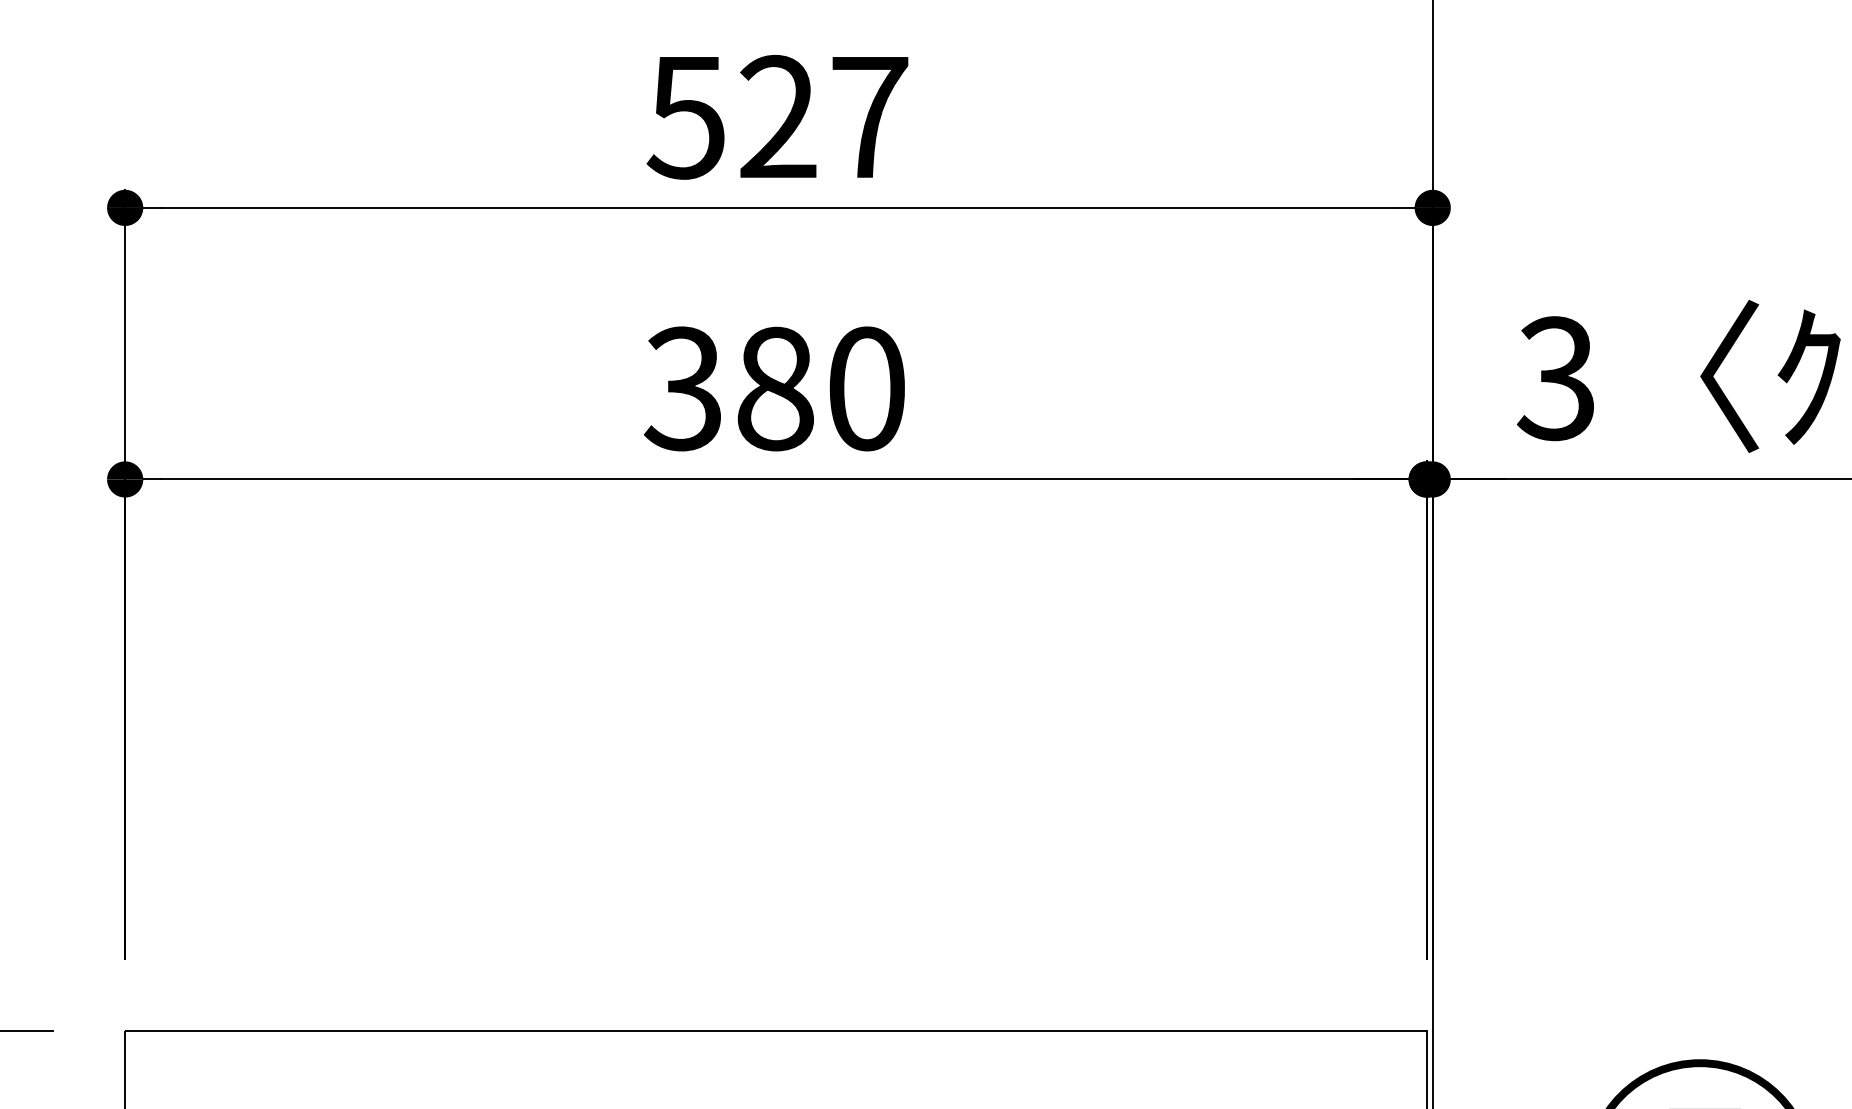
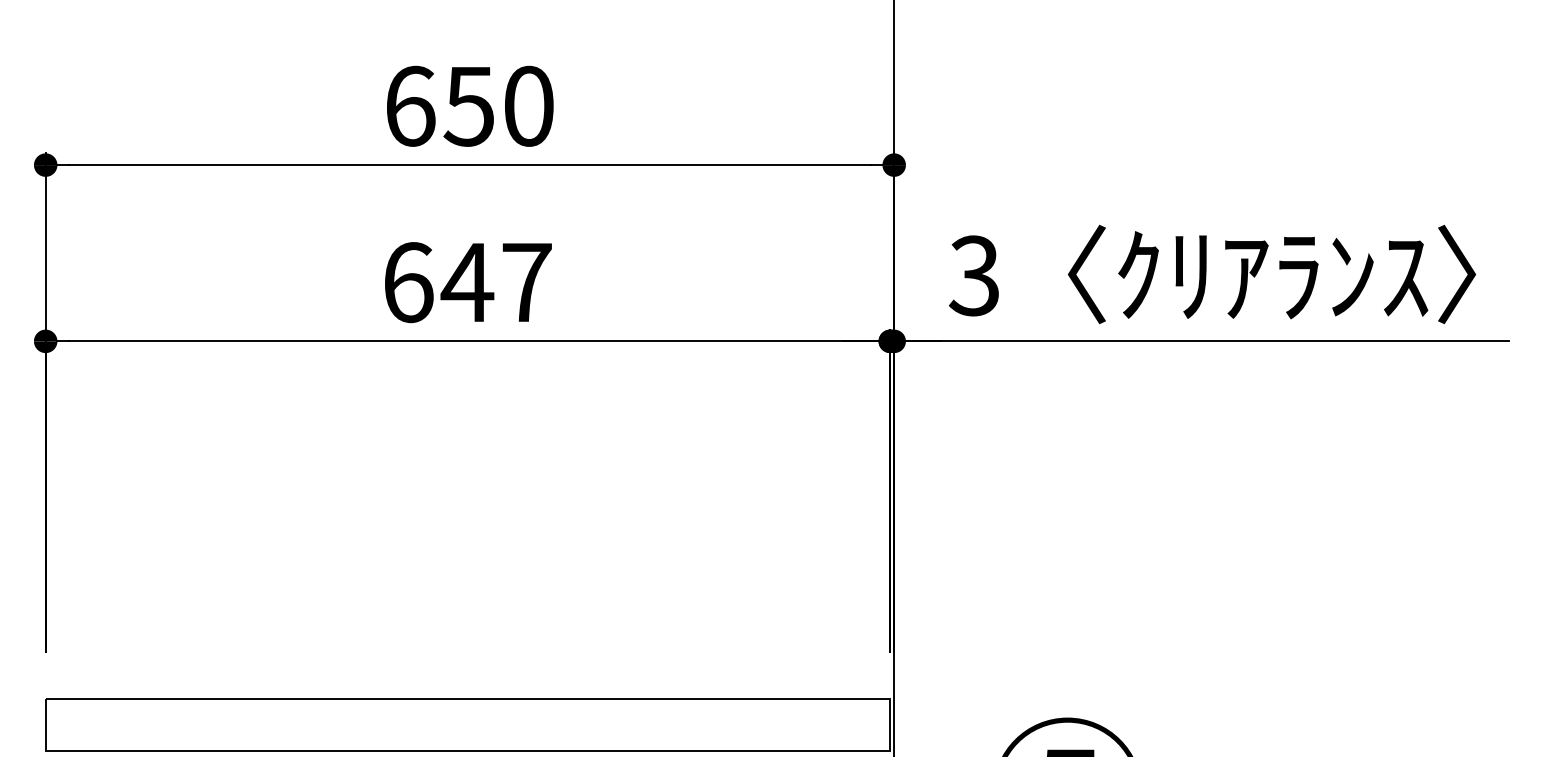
text: (776, 116) -> (468, 105), 527 -> 650
text: (773, 388) -> (466, 282), 380 -> 647

